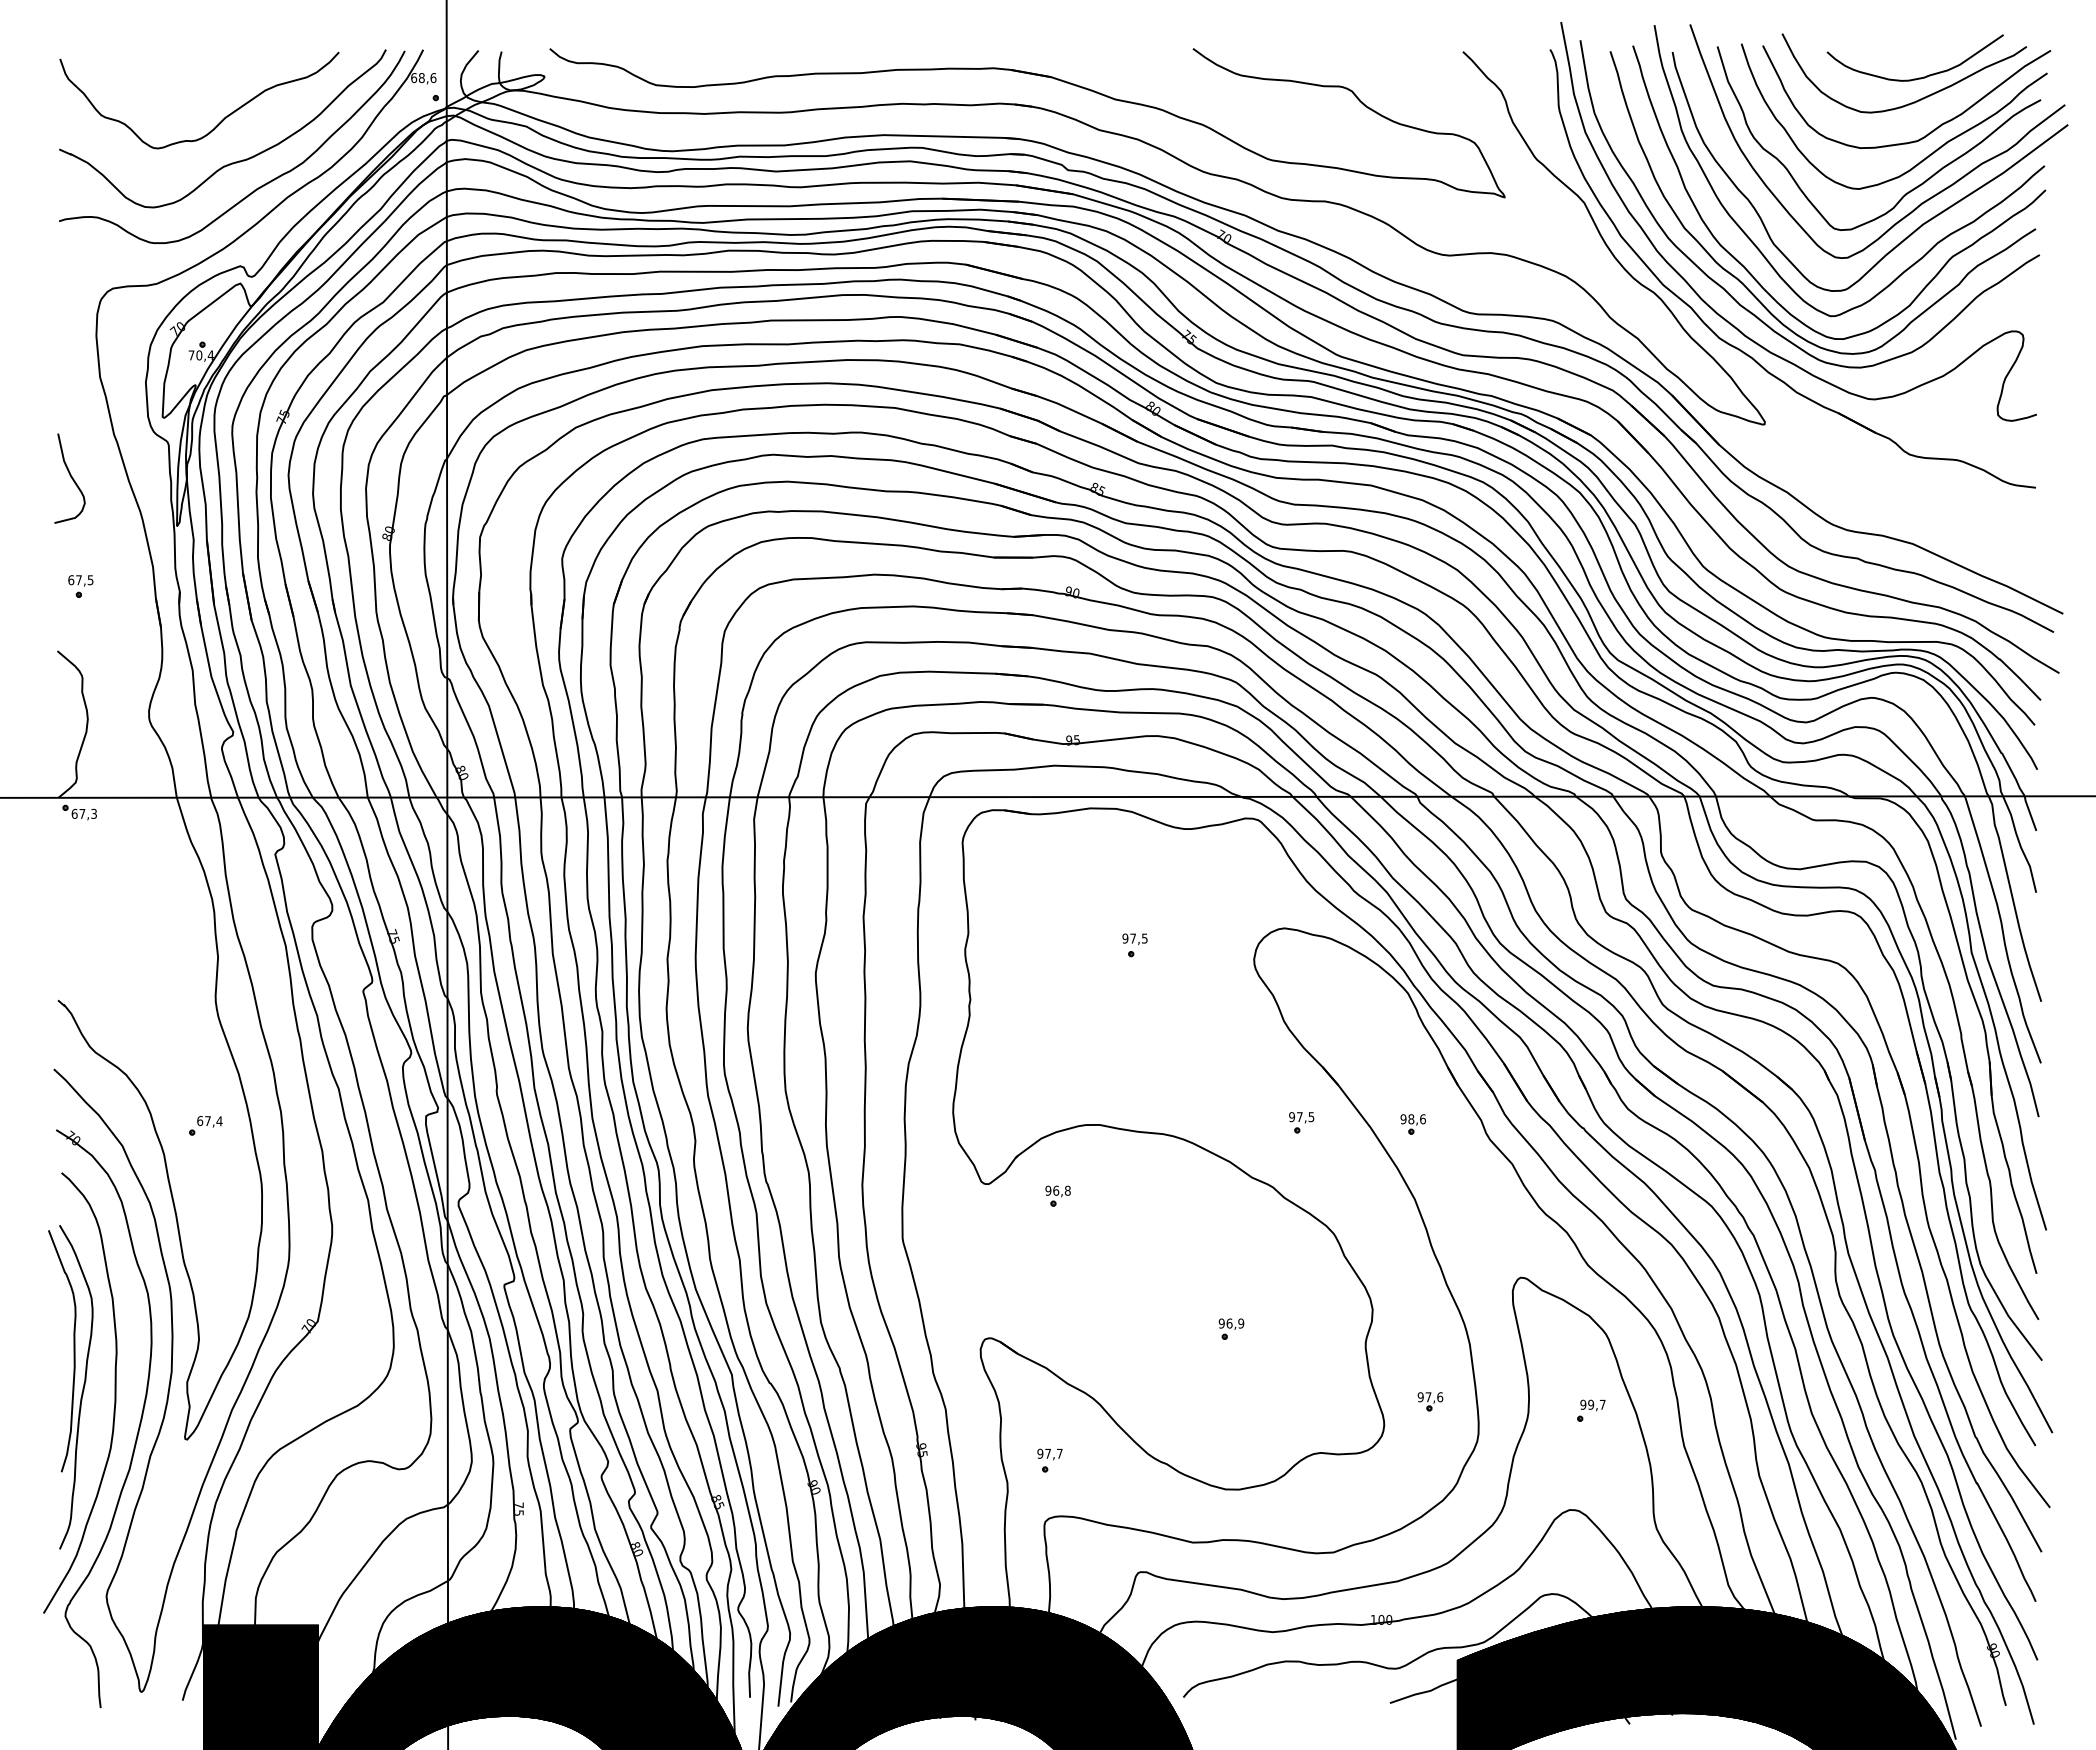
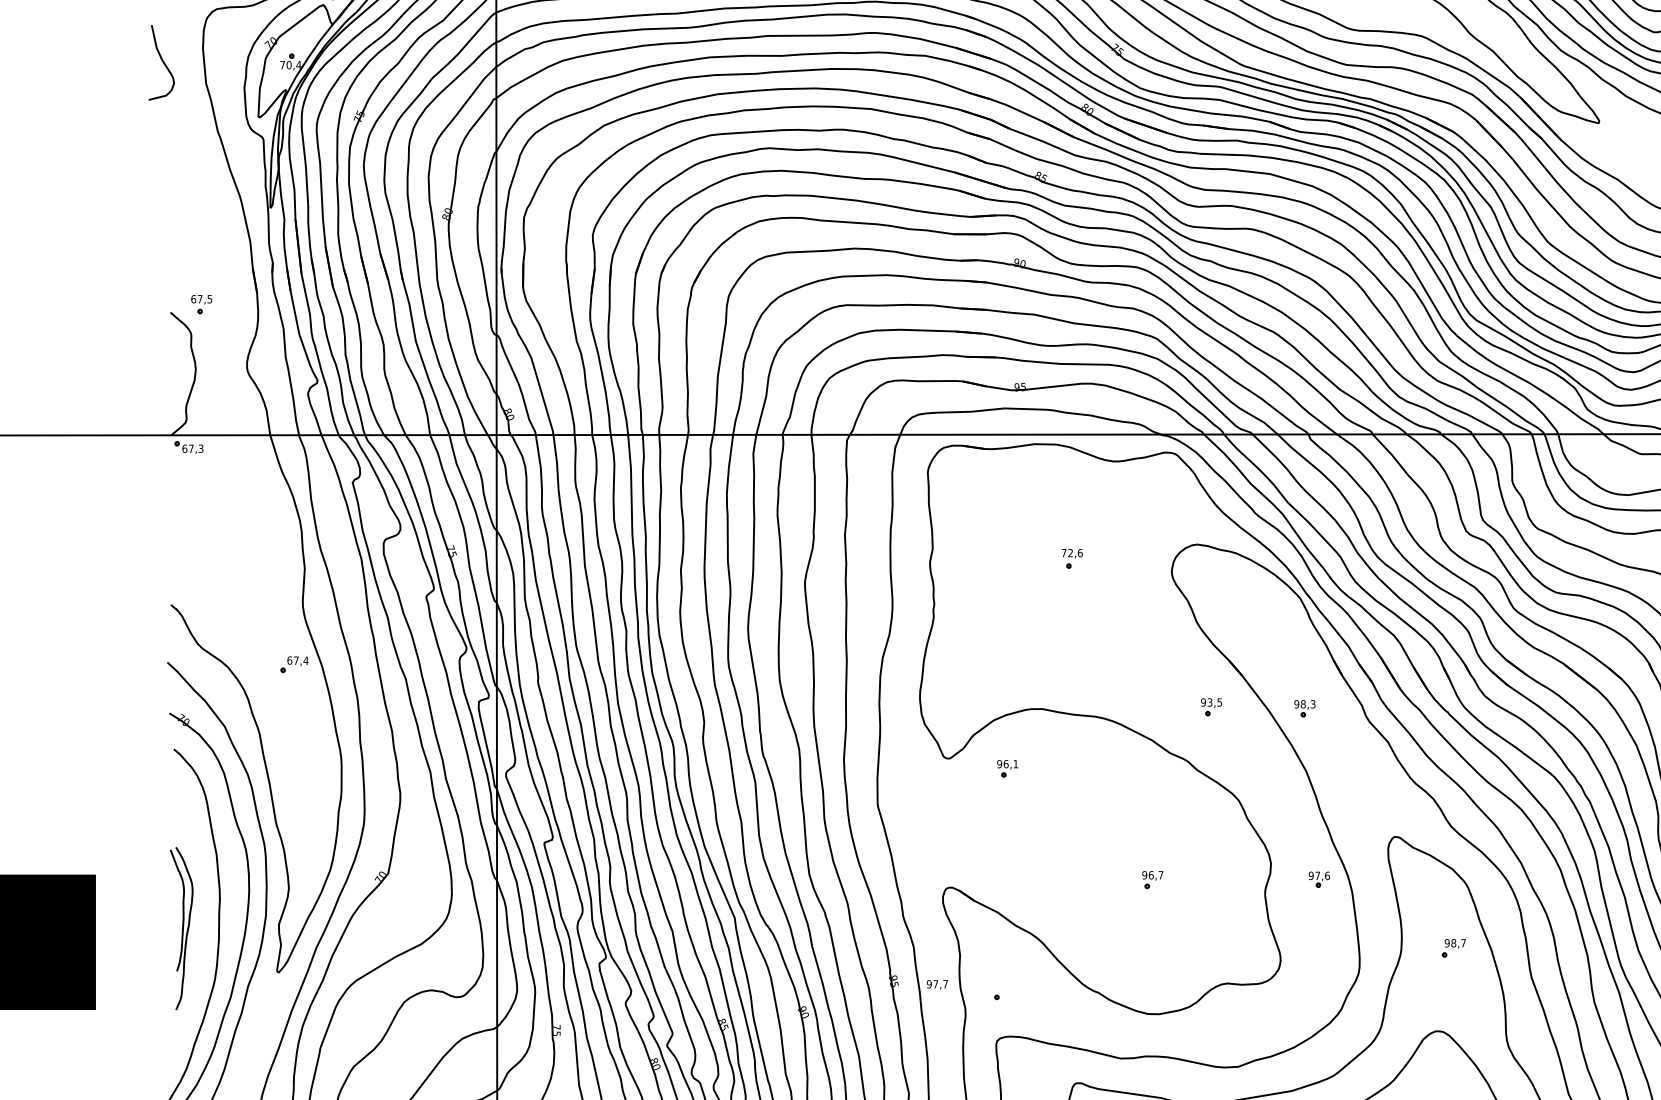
curve: (70, 477) -> (162, 61), moved
part: (80, 586) -> (201, 304), moved
text: (1134, 938) -> (1071, 553), 97,5 -> 72,6
text: (1299, 1117) -> (1209, 702), 97,5 -> 93,5
text: (1422, 1119) -> (1312, 704), 98,6 -> 98,3
part: (205, 1125) -> (294, 664), moved
text: (1067, 1190) -> (1015, 763), 96,8 -> 96,1
text: (1241, 1323) -> (1161, 875), 96,9 -> 96,7
part: (70, 1387) -> (181, 928), size x0.6
part: (1430, 1401) -> (1319, 879), moved
text: (1591, 1404) -> (1454, 942), 99,7 -> 98,7
text: (1049, 1454) -> (936, 984), moved

